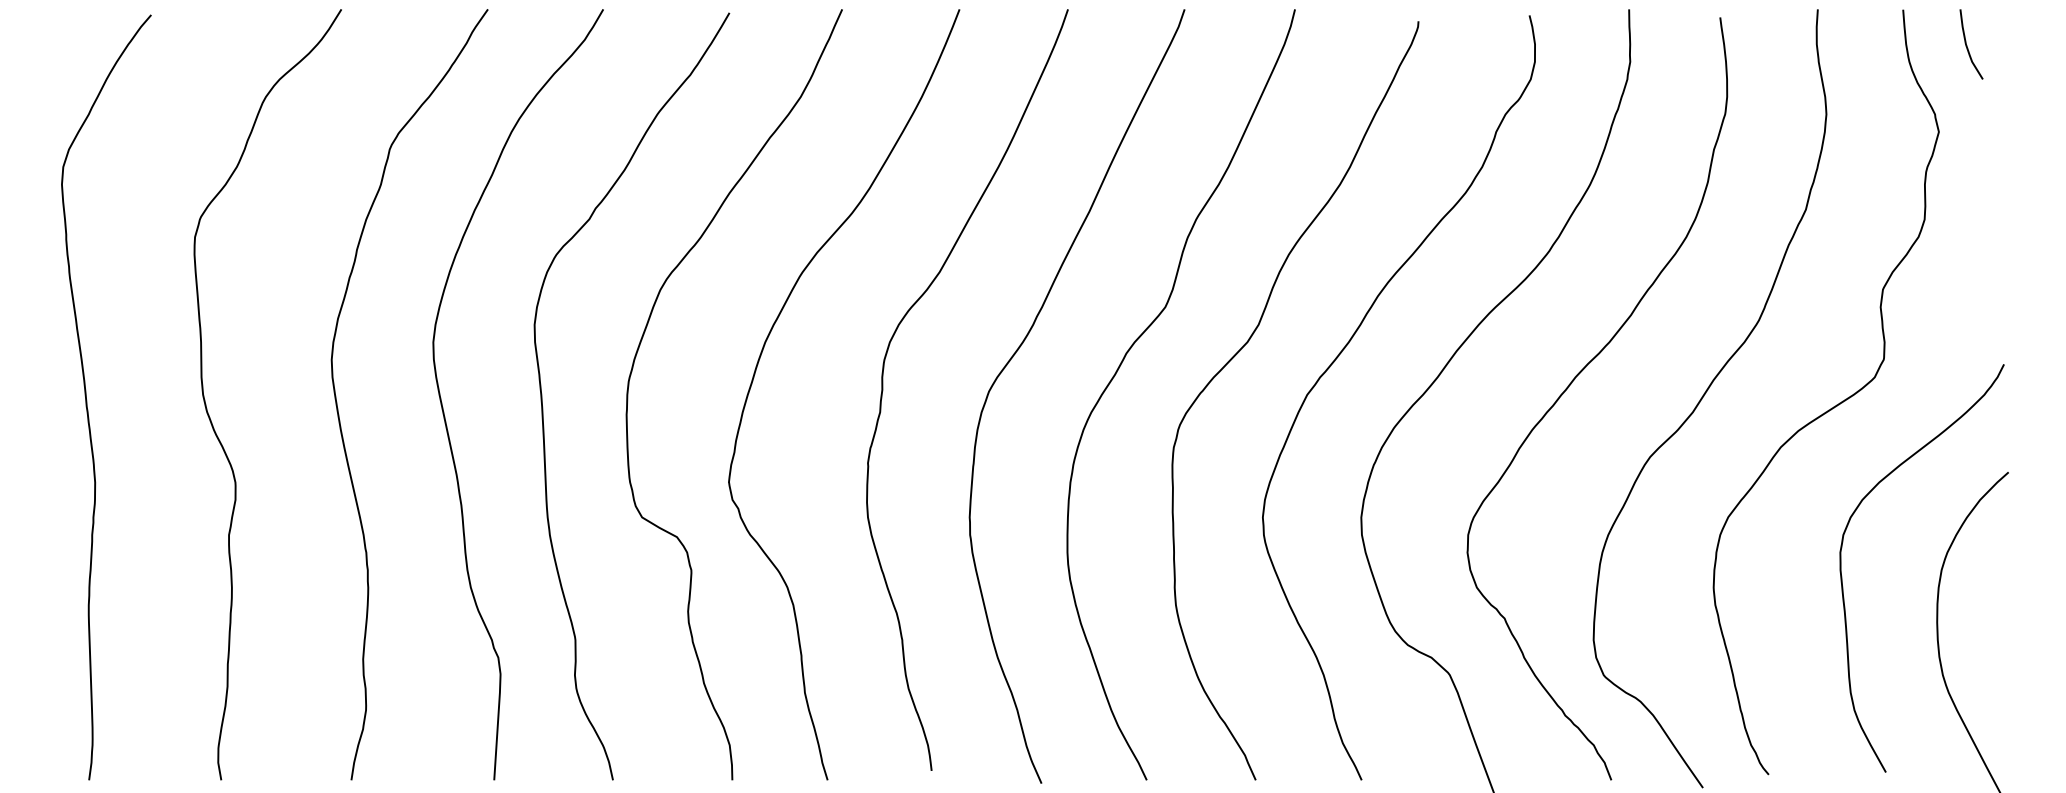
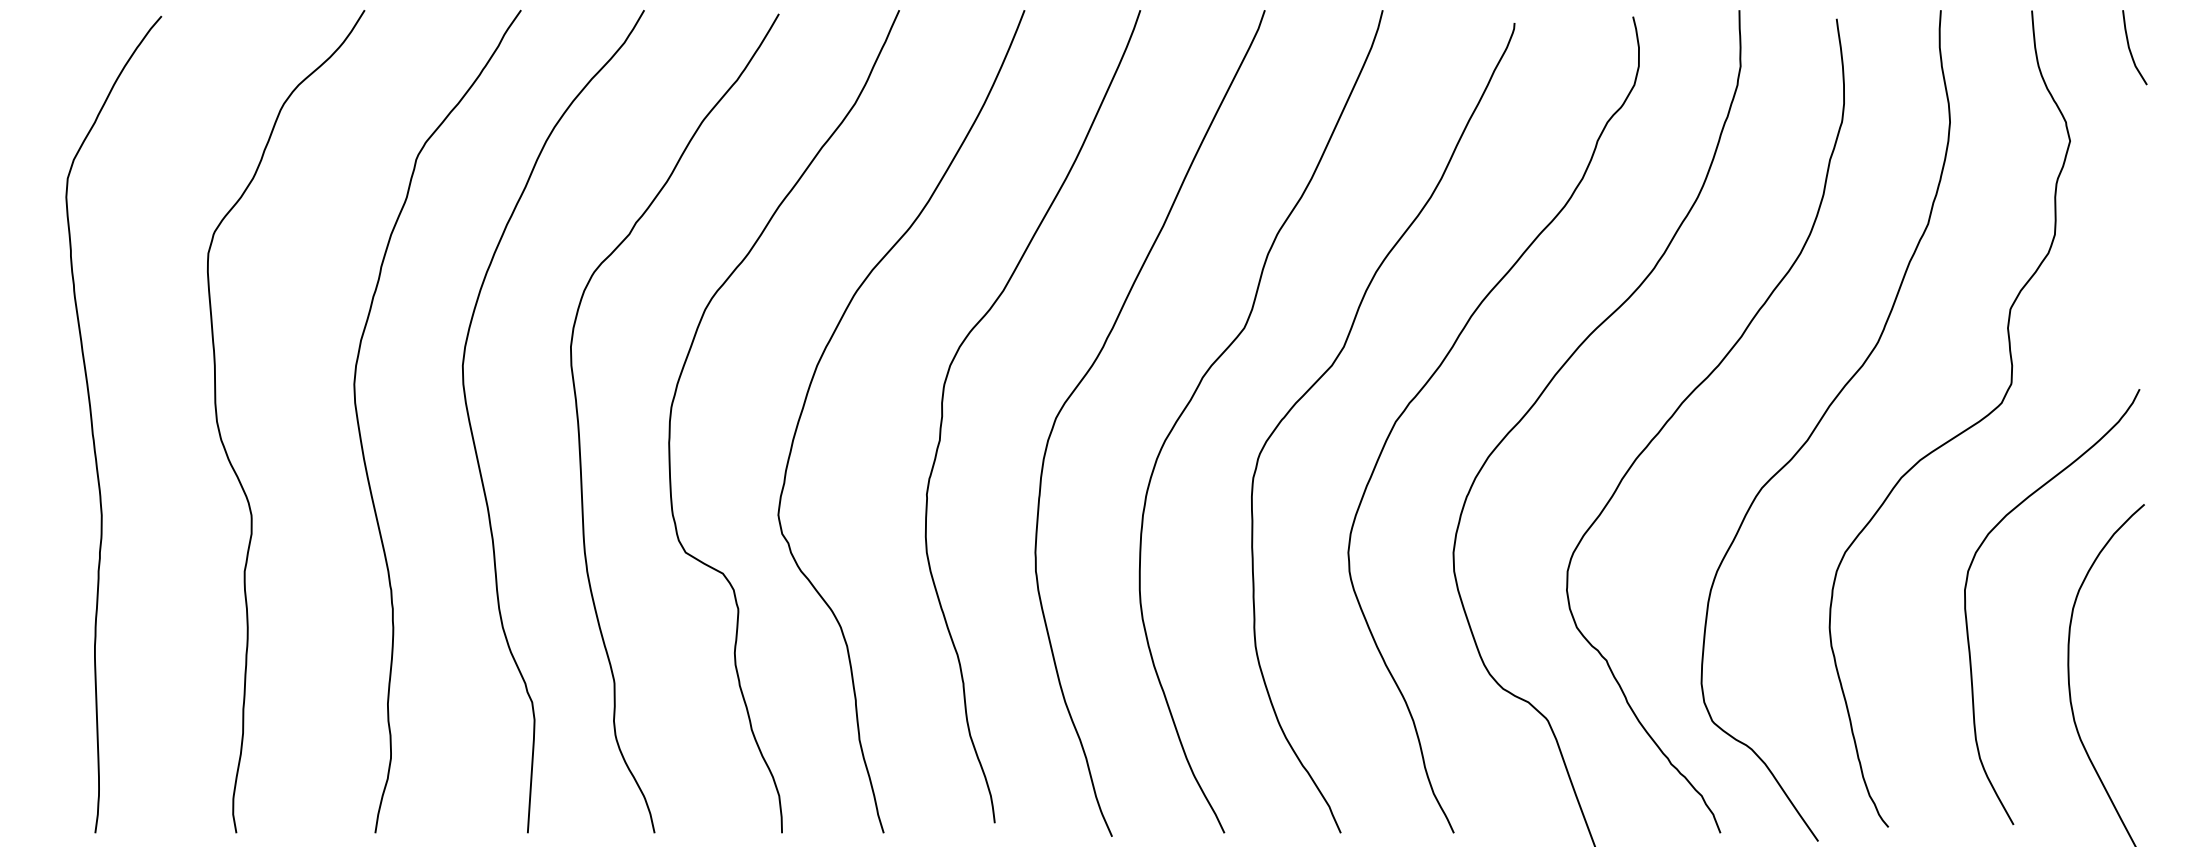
curve: (1967, 45) -> (2130, 48), moved

